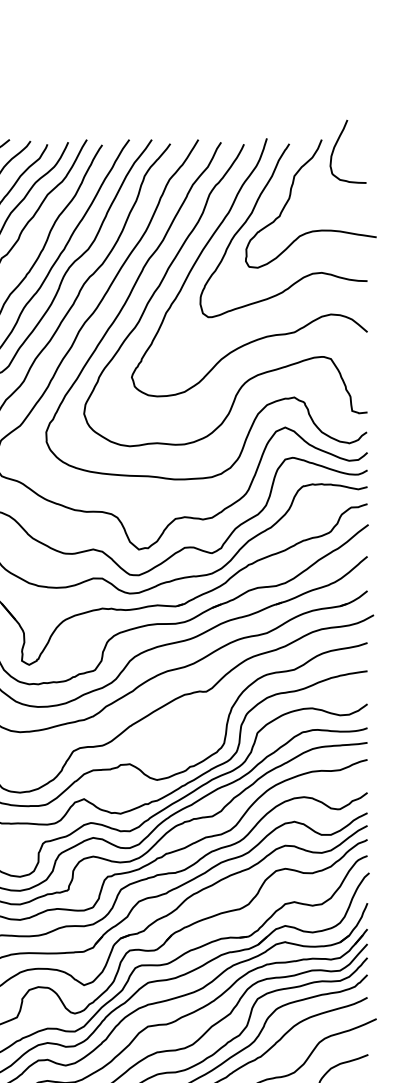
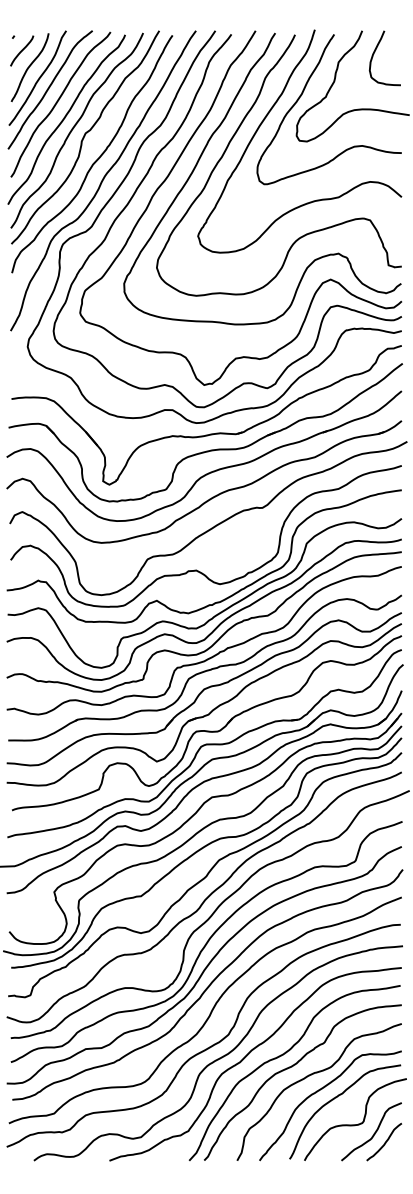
curve: (335, 147) -> (374, 54), moved

